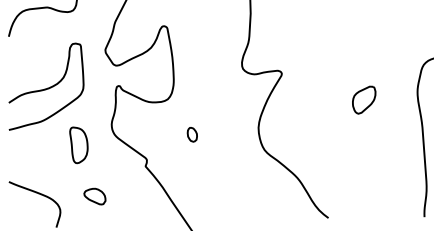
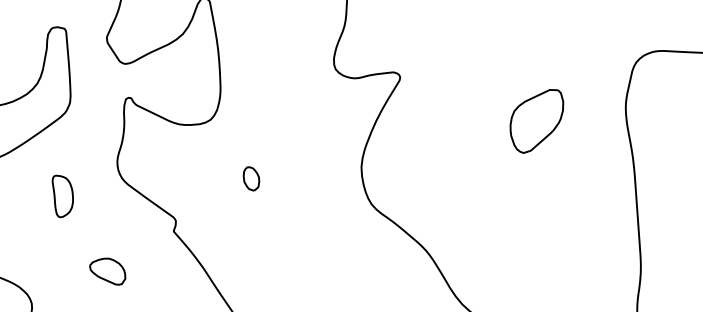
part: (364, 99) -> (537, 120), size x1.4
part: (78, 145) -> (62, 196), size x0.7
part: (94, 196) -> (107, 271), moved

